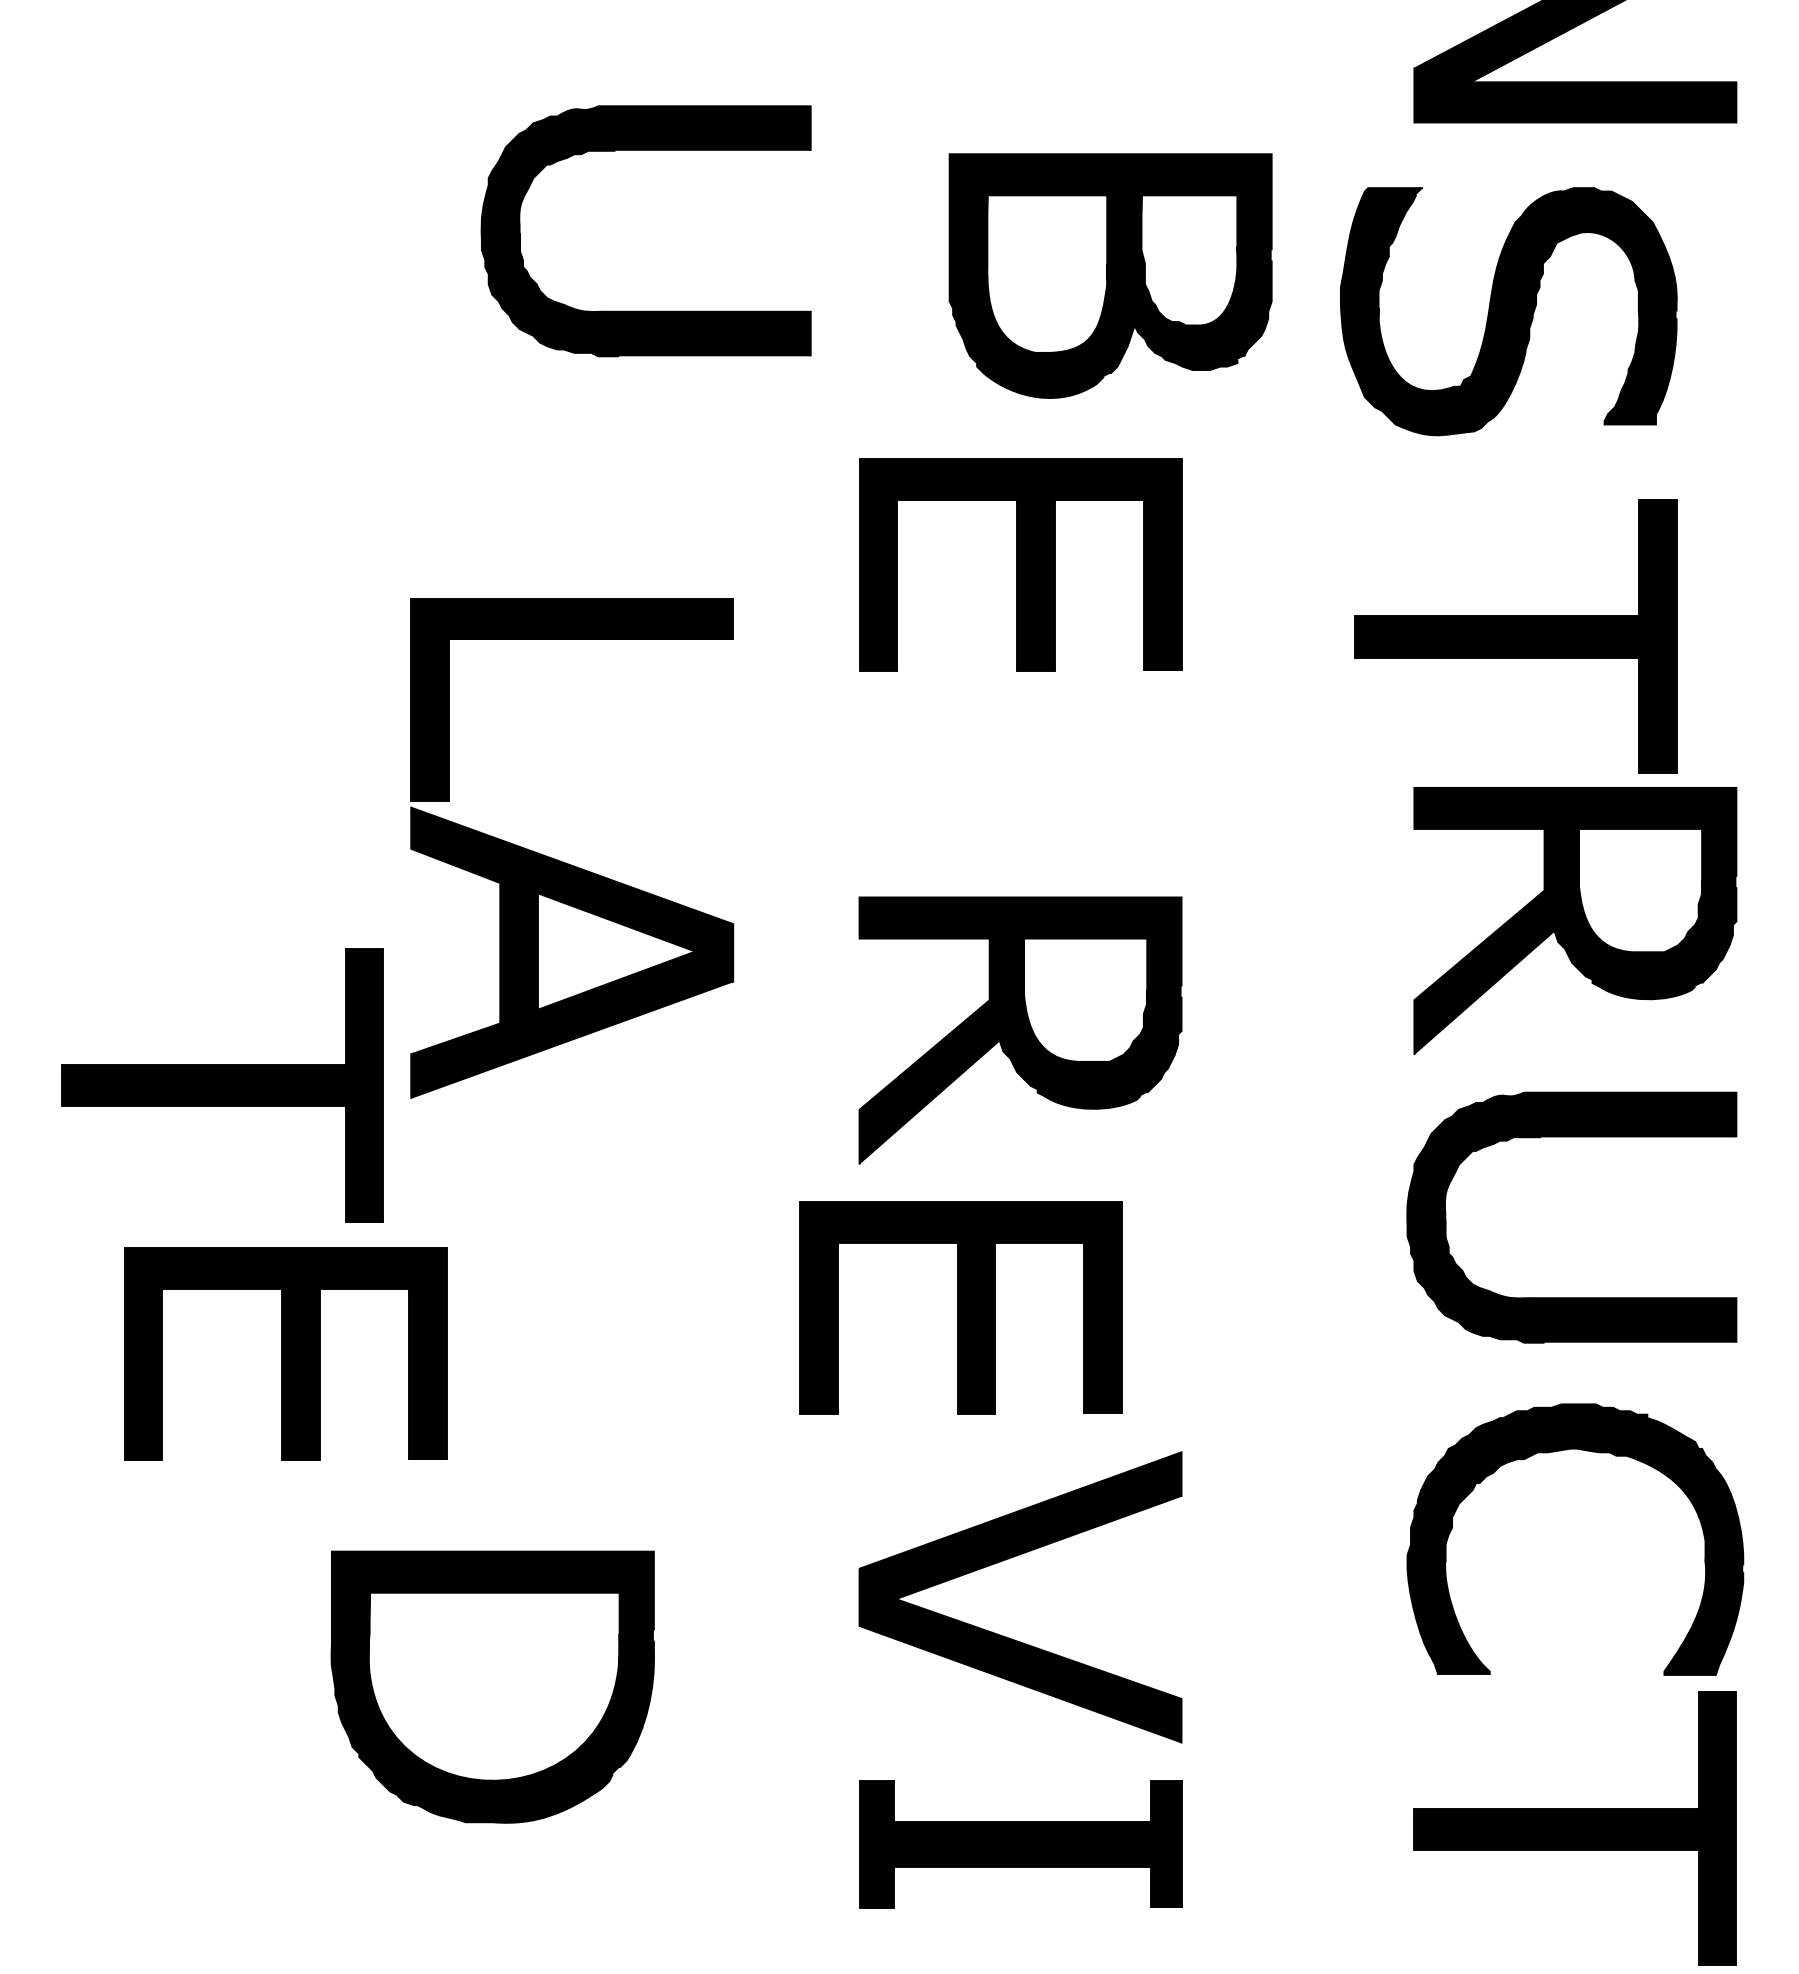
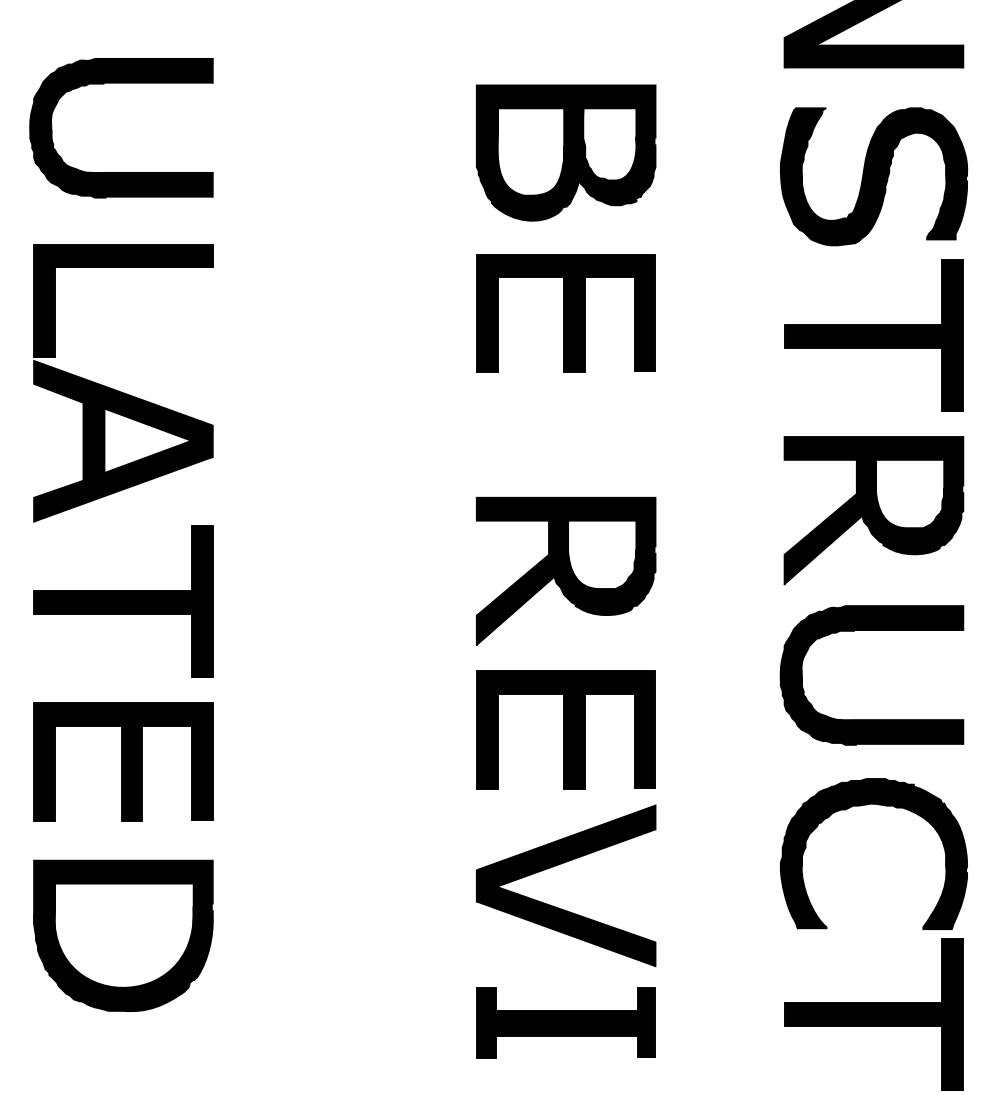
part: (1111, 274) -> (566, 152), moved
part: (646, 311) -> (121, 172), moved
part: (1509, 311) -> (874, 176), moved
part: (1515, 635) -> (873, 335), moved
part: (565, 860) -> (119, 390), moved
part: (959, 1307) -> (565, 729), moved
part: (285, 1352) -> (123, 761), moved
part: (493, 1686) -> (123, 935), moved

